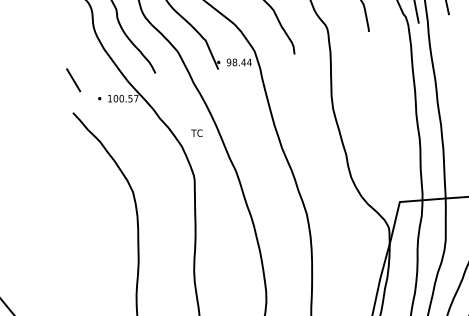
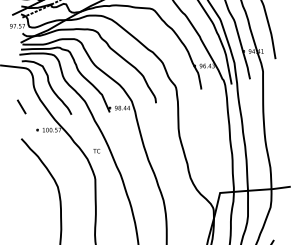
line: (73, 79) -> (21, 106), moved

